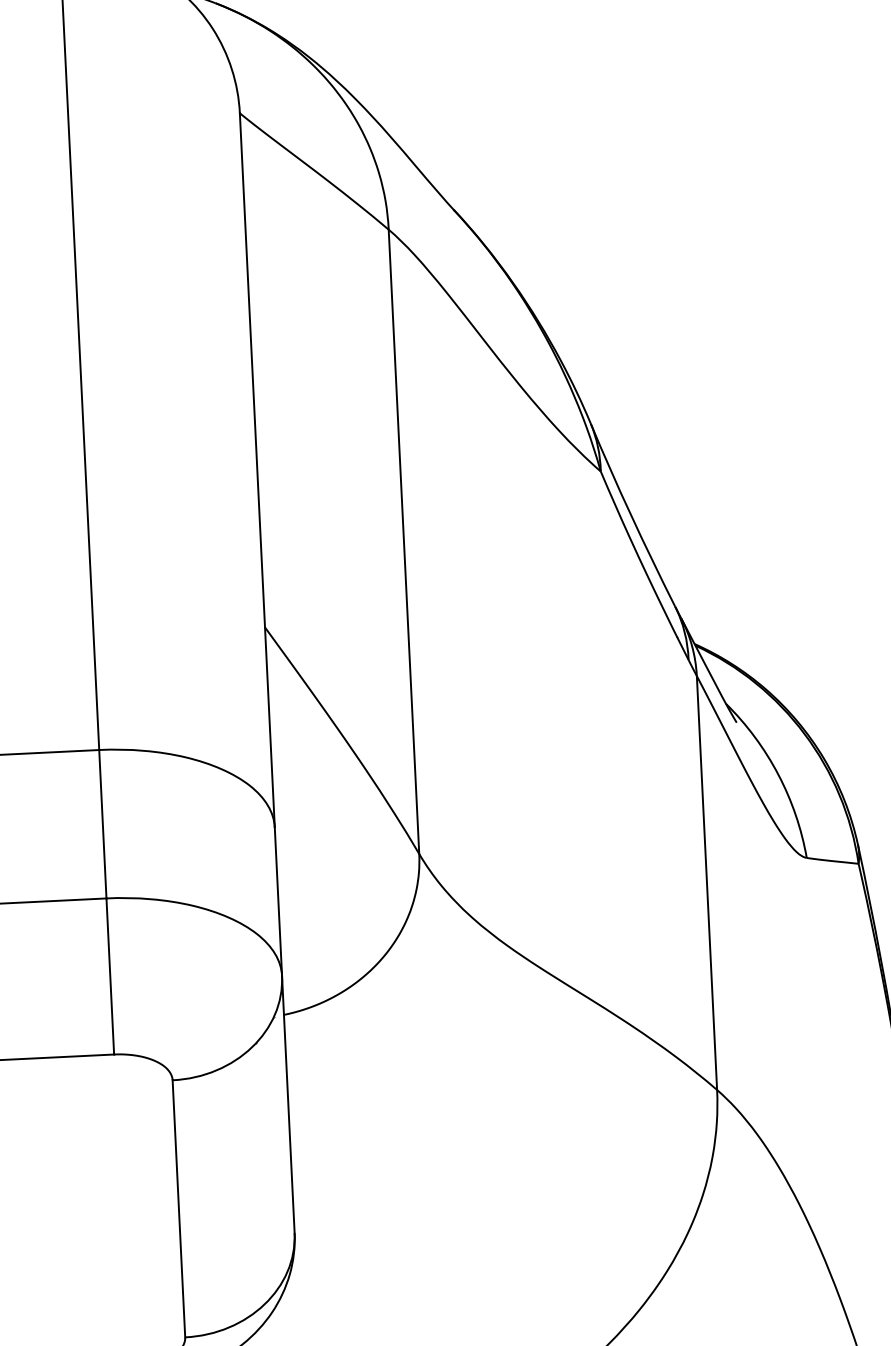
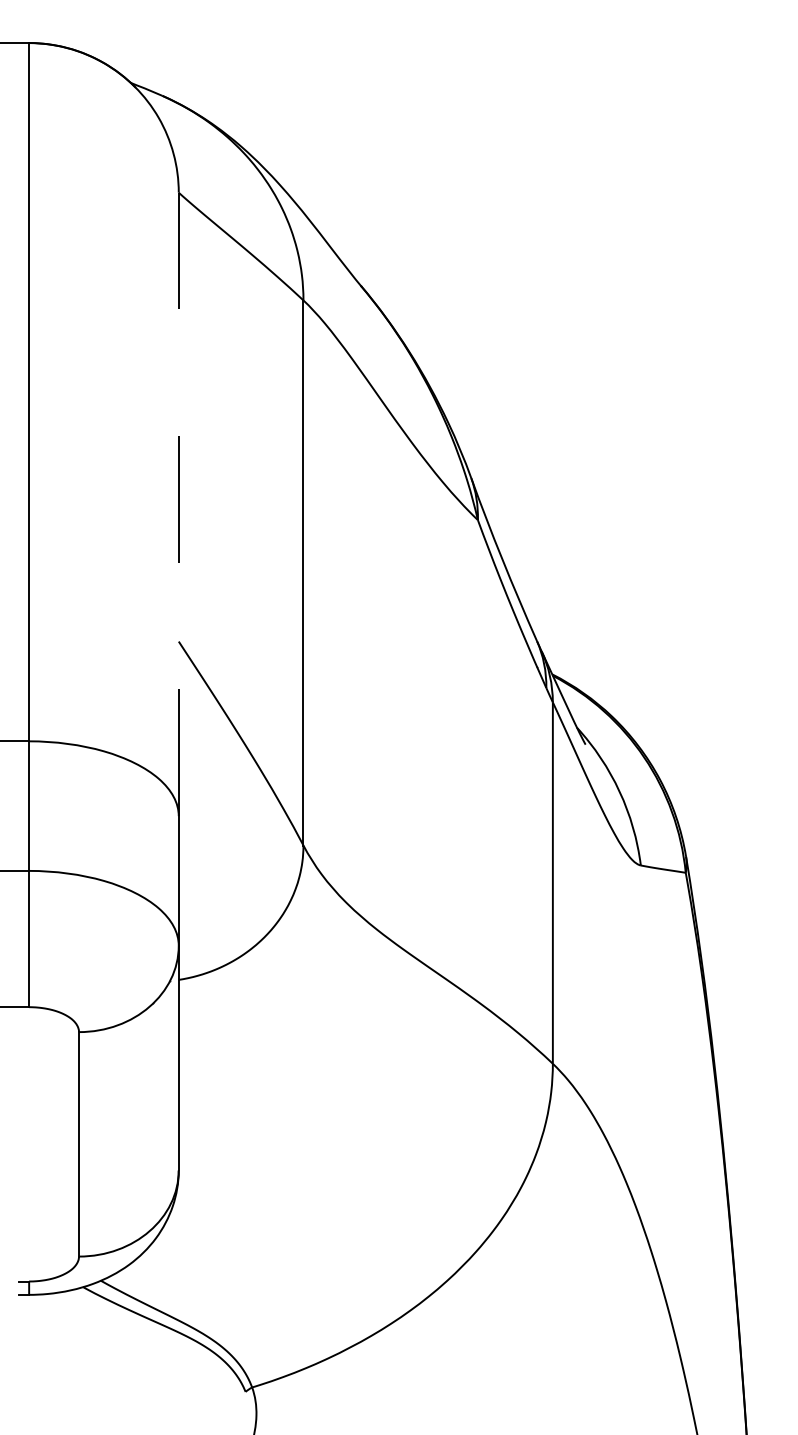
line: (257, 470) -> (178, 504), solid -> dashed

